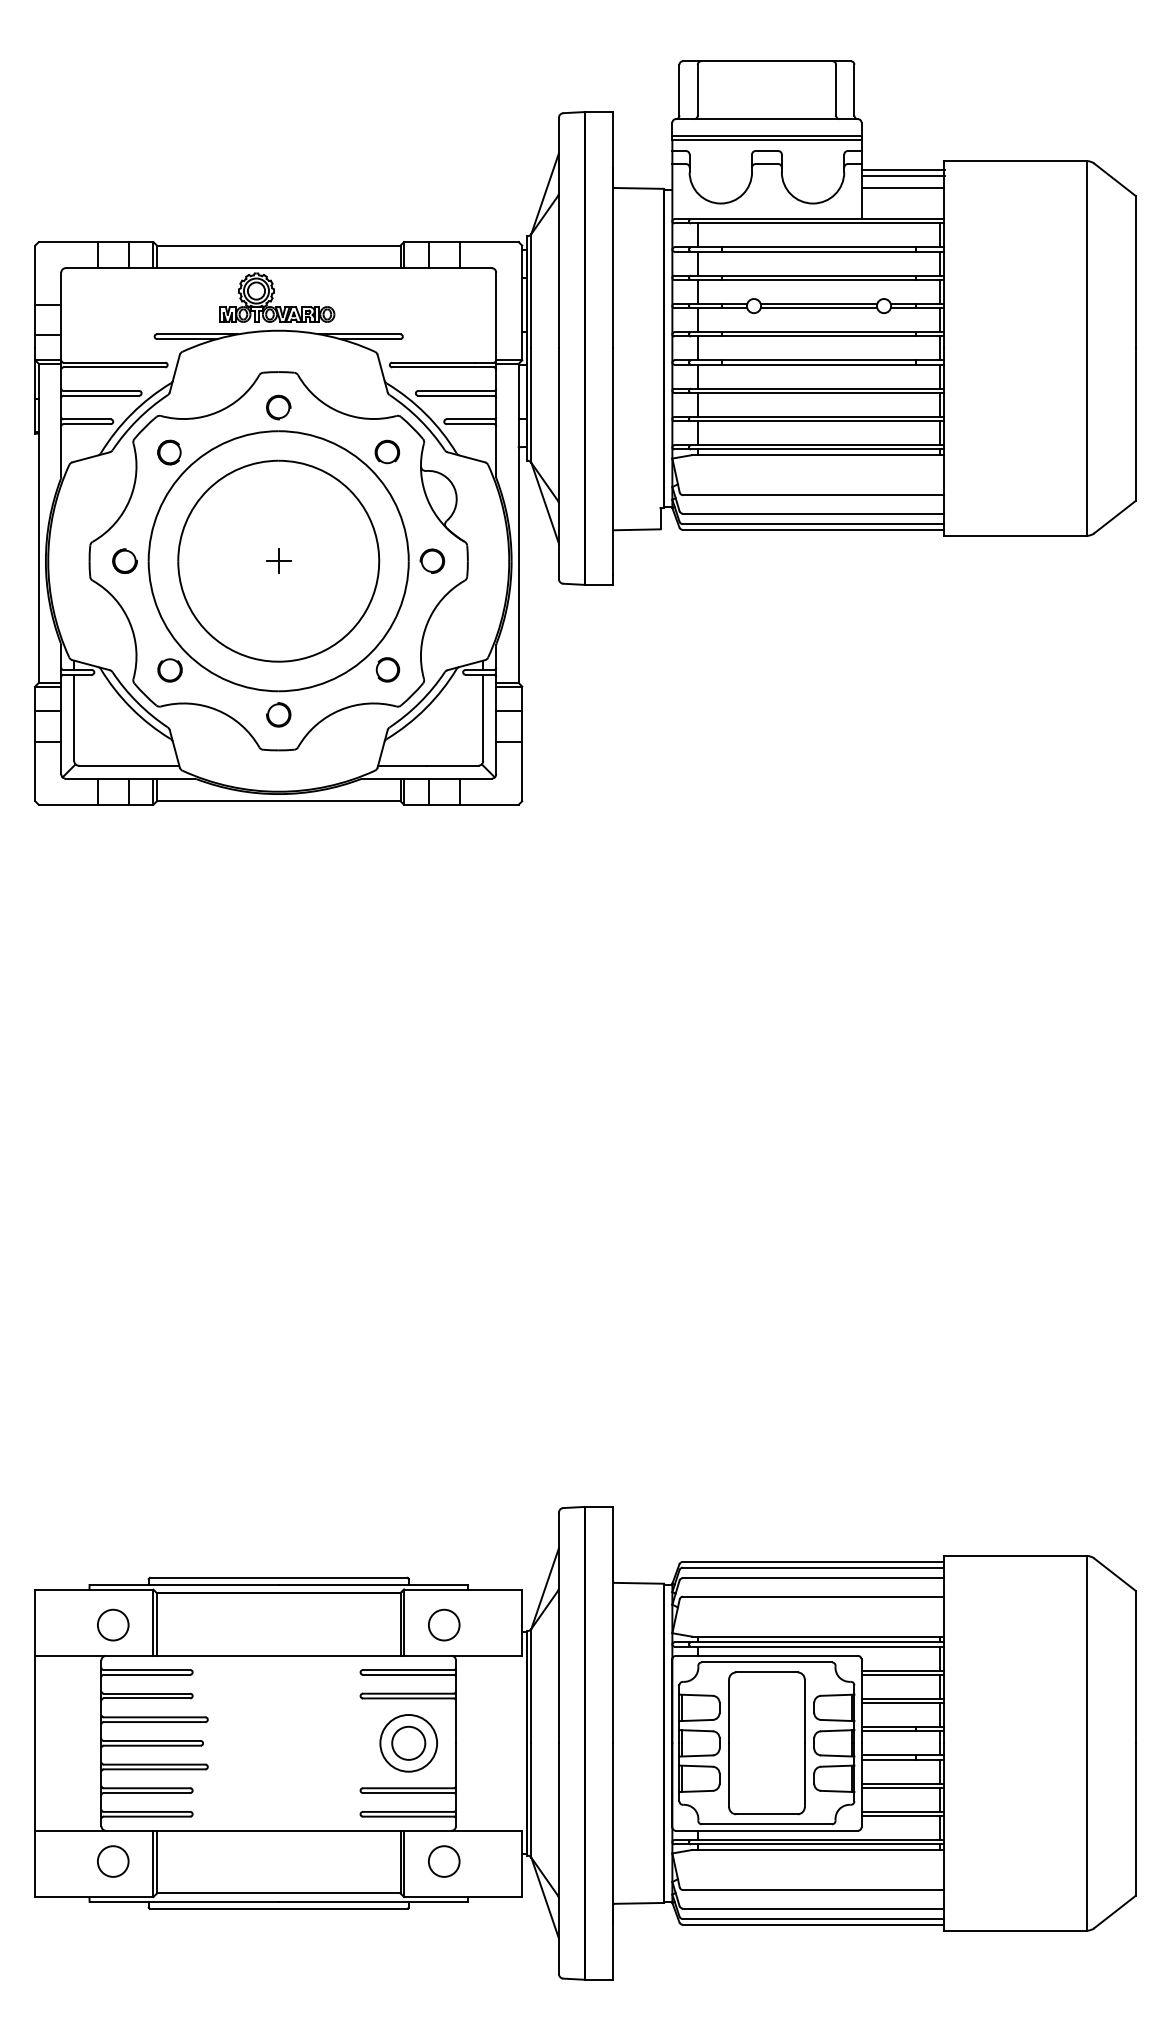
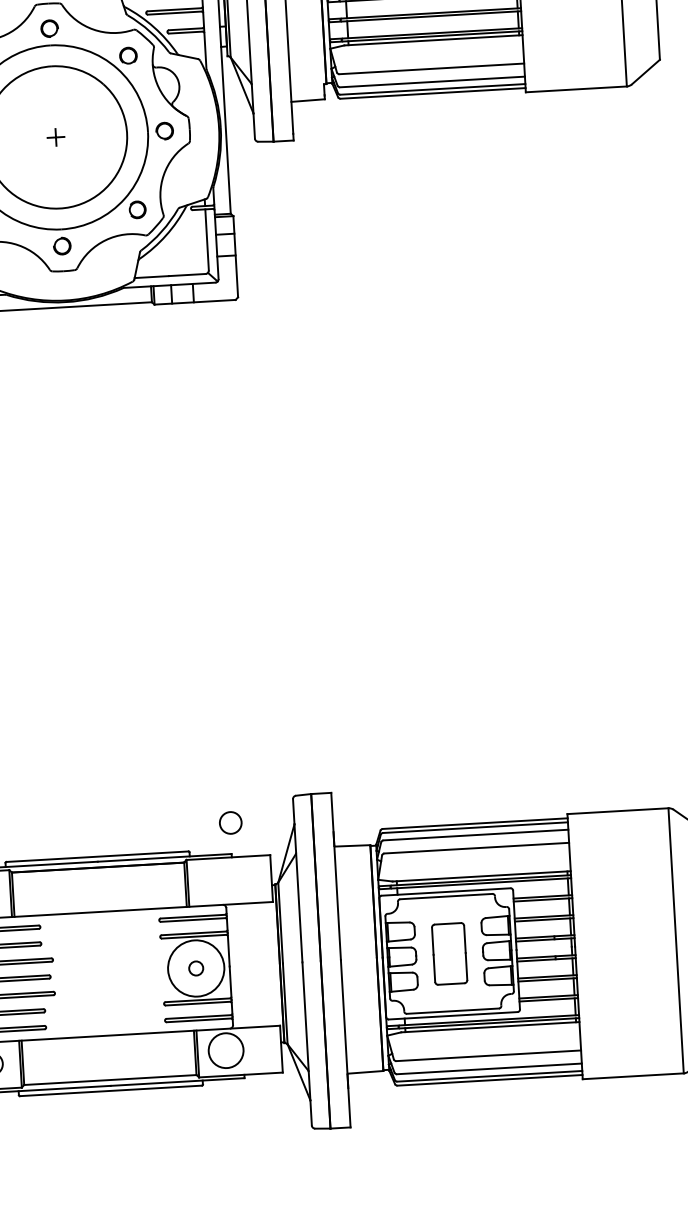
circle: (444, 1624) -> (230, 822), moved
circle: (408, 1742) -> (196, 967), size x0.6
circle: (408, 1742) -> (196, 967), size x1.4
part: (766, 1743) -> (449, 954), size x0.6
circle: (443, 1861) -> (225, 1050), size x1.6

